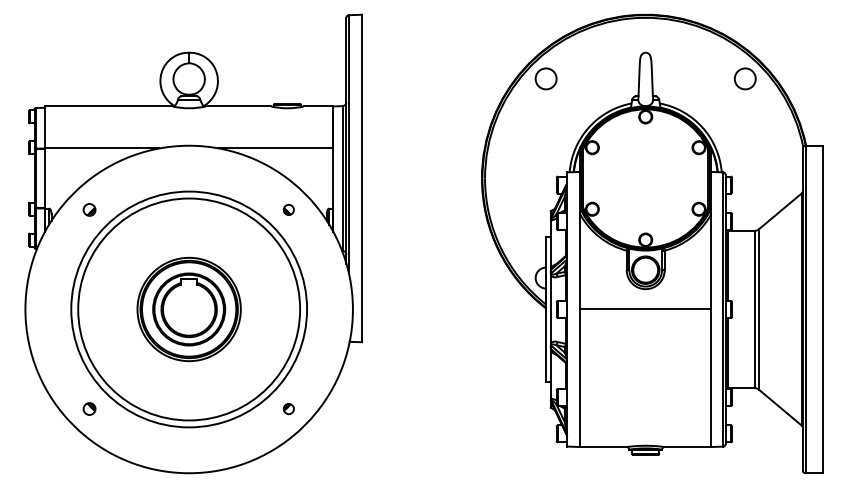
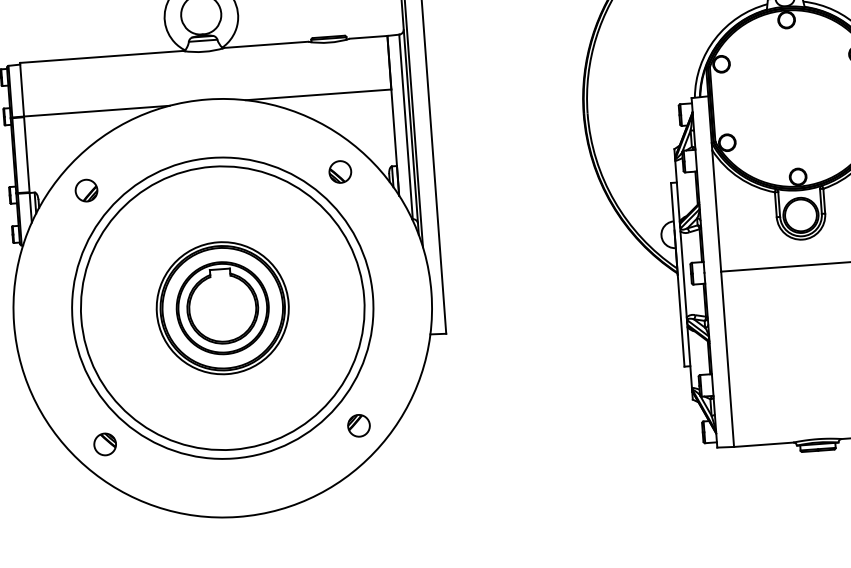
part: (89, 209) -> (86, 190), size x1.43
part: (288, 209) -> (340, 171), size x1.67
part: (89, 408) -> (104, 443), size x1.43
part: (288, 408) -> (358, 425), size x1.67

